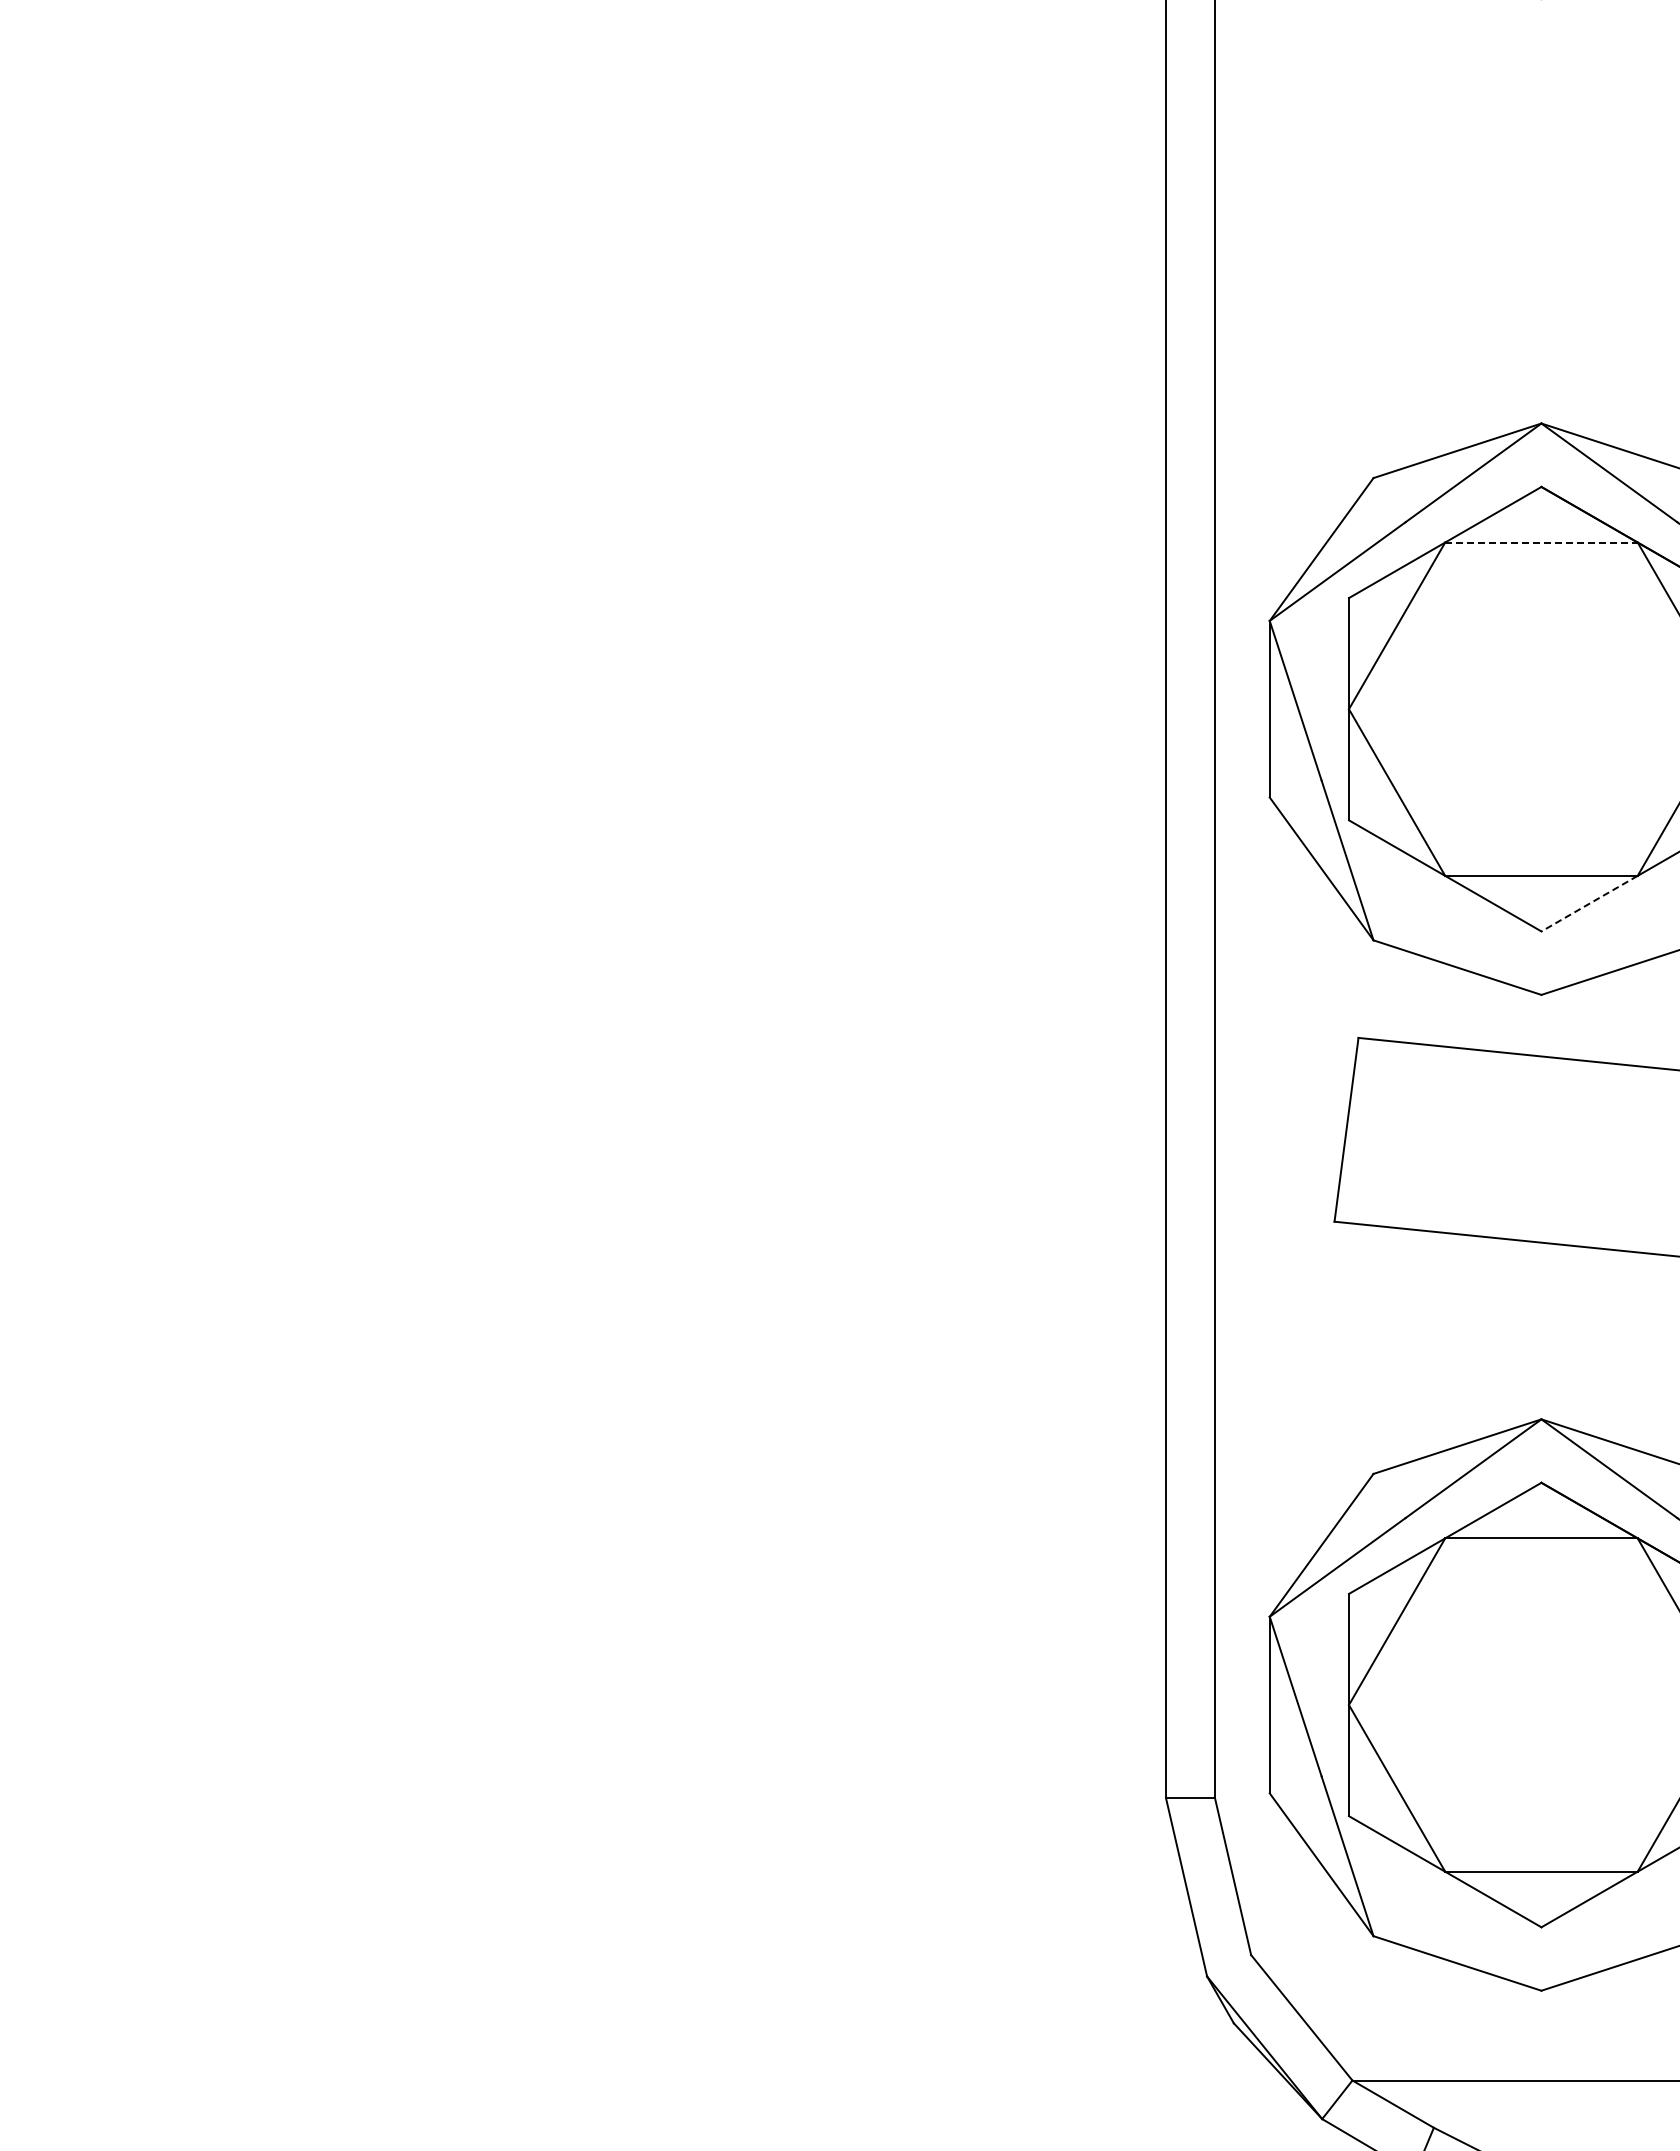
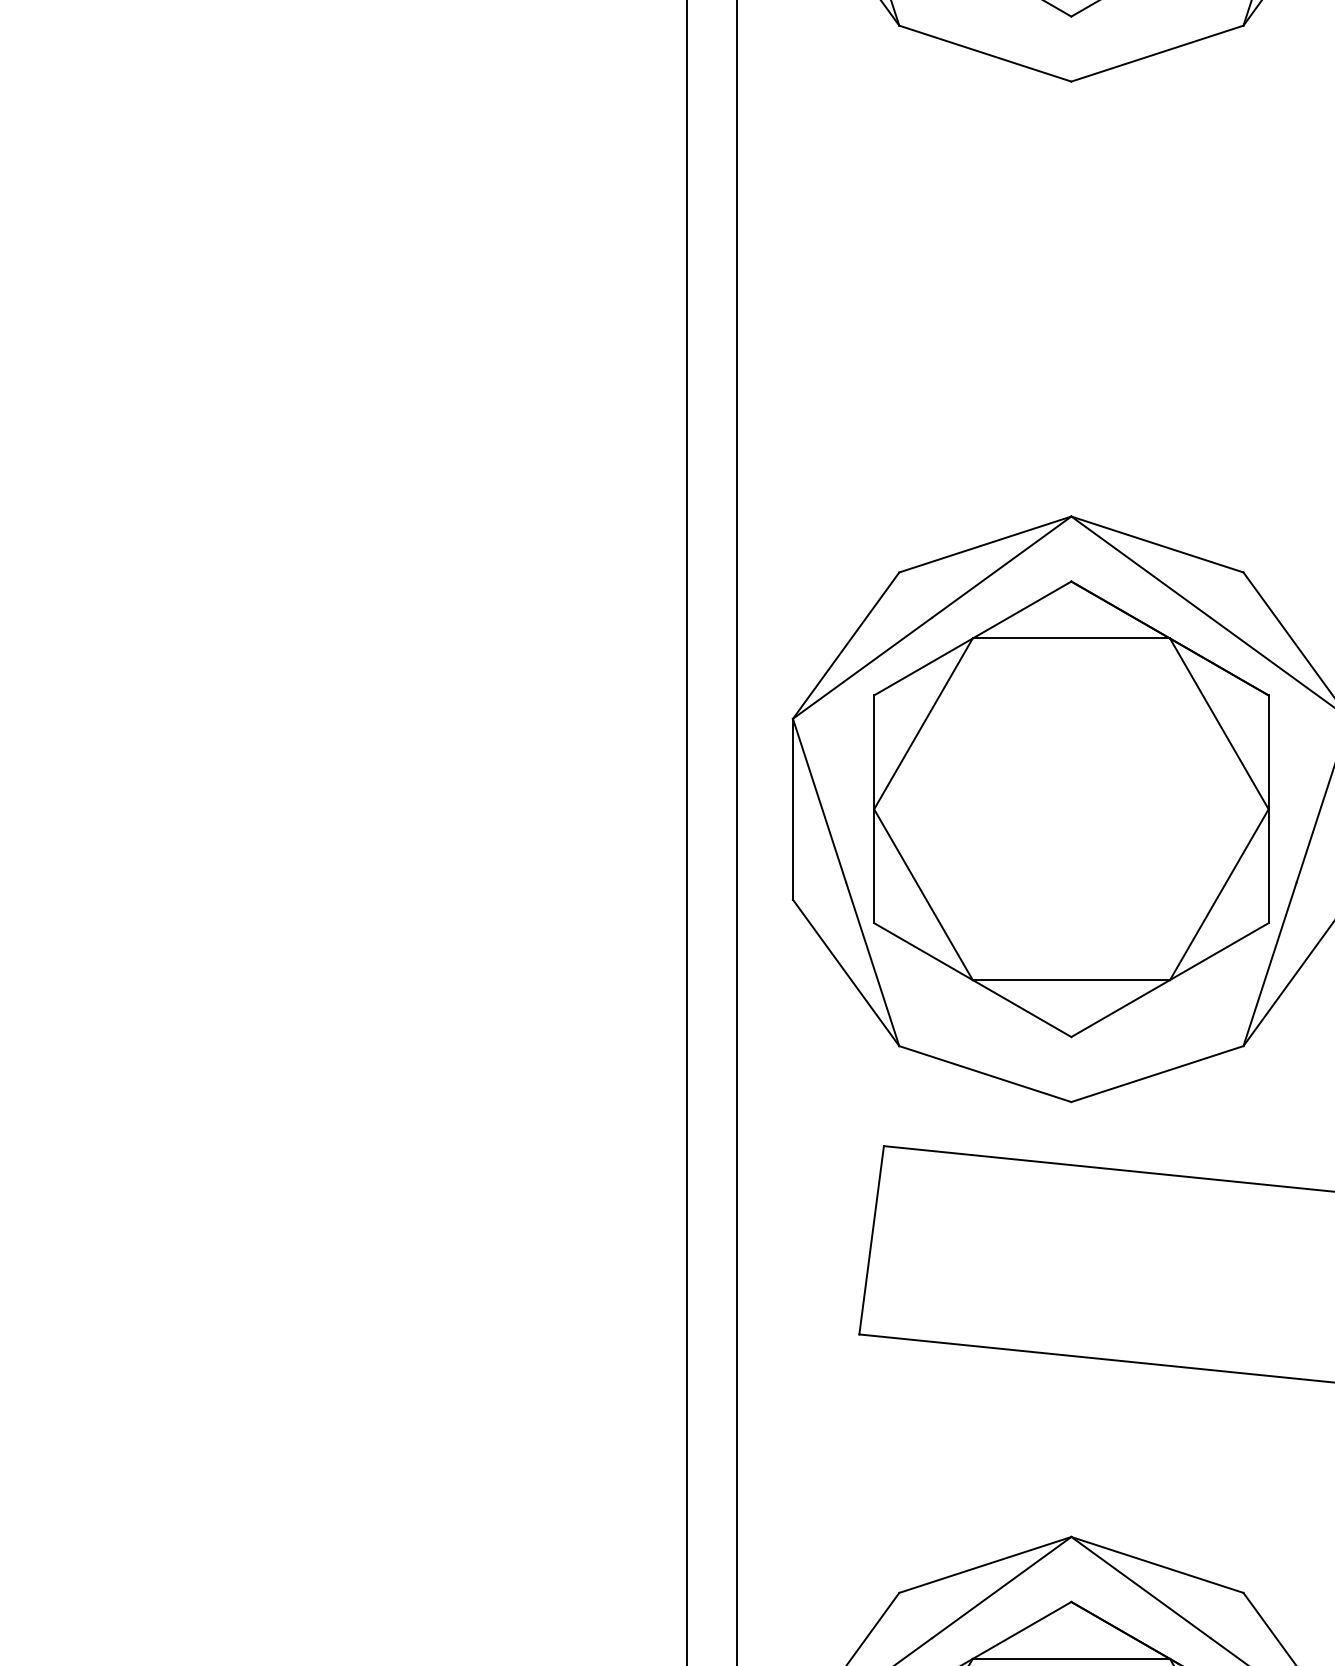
line: (1541, 542) -> (1071, 638), dashed -> solid
line: (1589, 903) -> (1120, 1008), dashed -> solid

